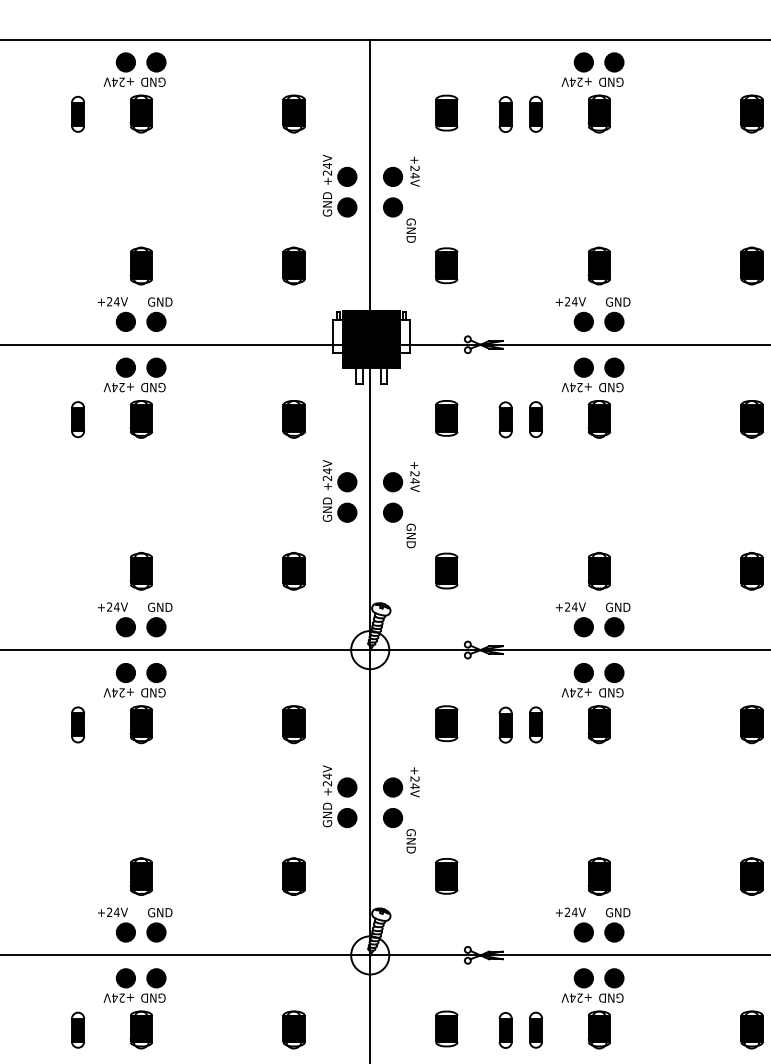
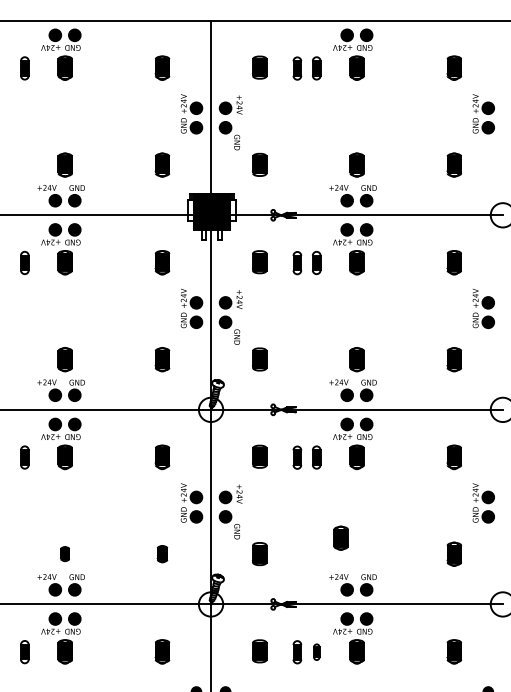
part: (140, 875) -> (64, 553), size x0.6
part: (294, 875) -> (162, 553), size x0.7
part: (598, 875) -> (340, 537), moved
part: (535, 1030) -> (316, 652), size x0.7

